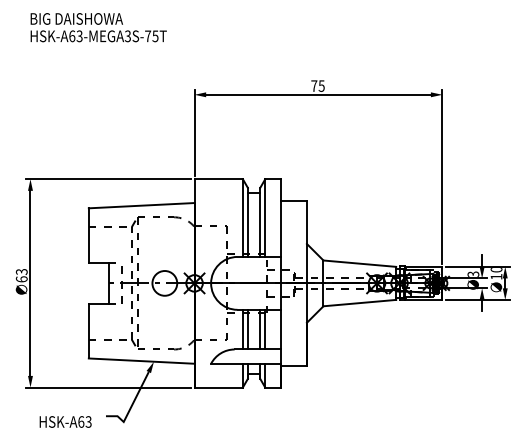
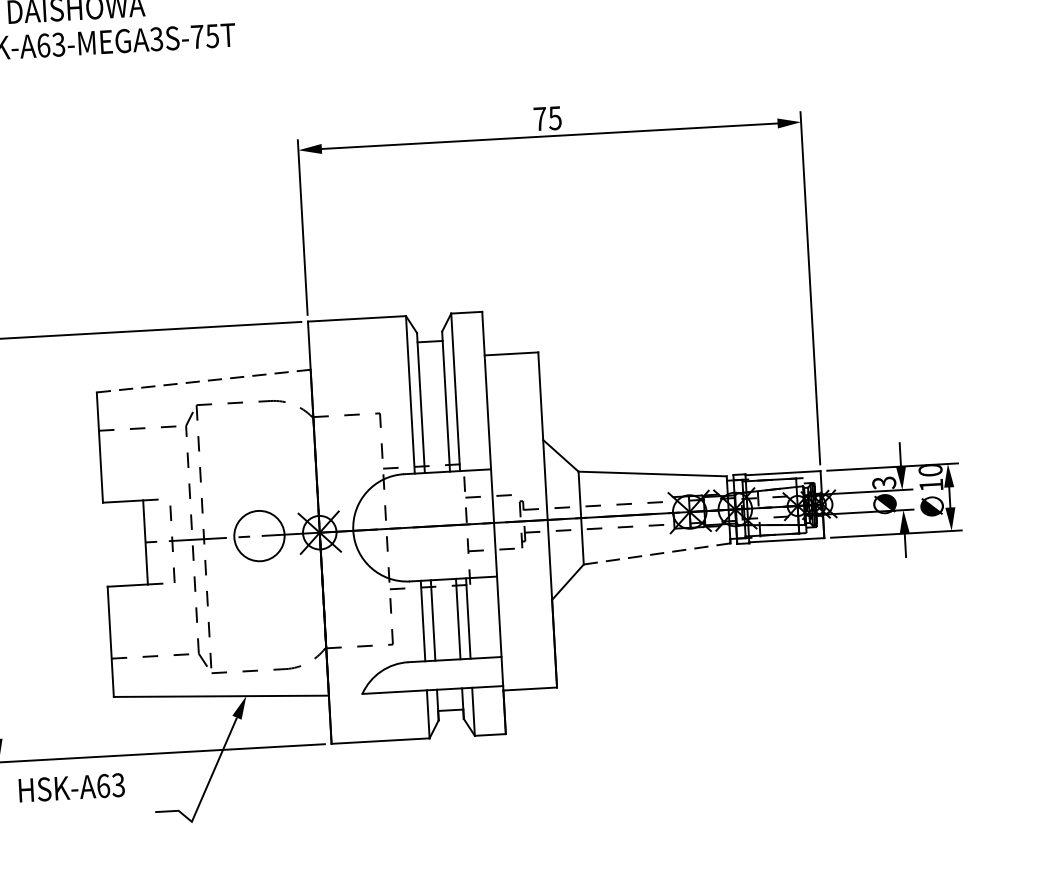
line: (141, 205) -> (203, 380), solid -> dashed
line: (360, 303) -> (658, 554), solid -> dashed
text: (65, 421) -> (71, 786), moved

